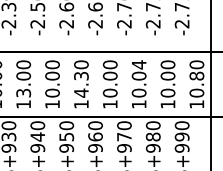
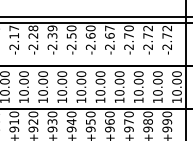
text: (138, 65) -> (138, 74), 10.04 -> 10.00
text: (196, 75) -> (176, 81), 10.80 -> 10.00
text: (81, 83) -> (100, 86), 14.30 -> 10.00
text: (24, 92) -> (62, 92), 13.00 -> 10.00

